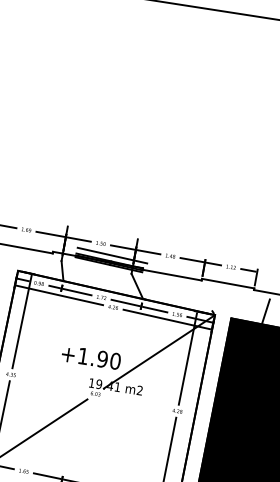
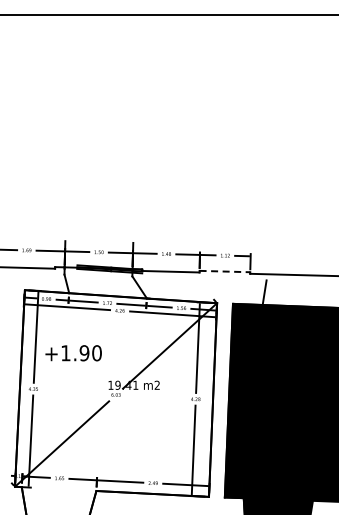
line: (112, 255) -> (111, 261), removed
line: (228, 283) -> (225, 271), solid -> dashed
text: (91, 357) -> (73, 353), moved

